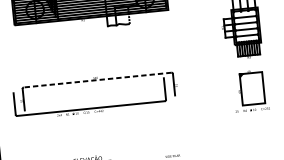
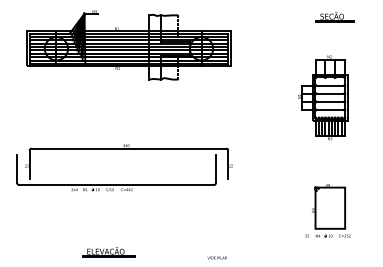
line: (97, 80) -> (128, 148), dashed -> solid
part: (250, 90) -> (327, 210), moved

